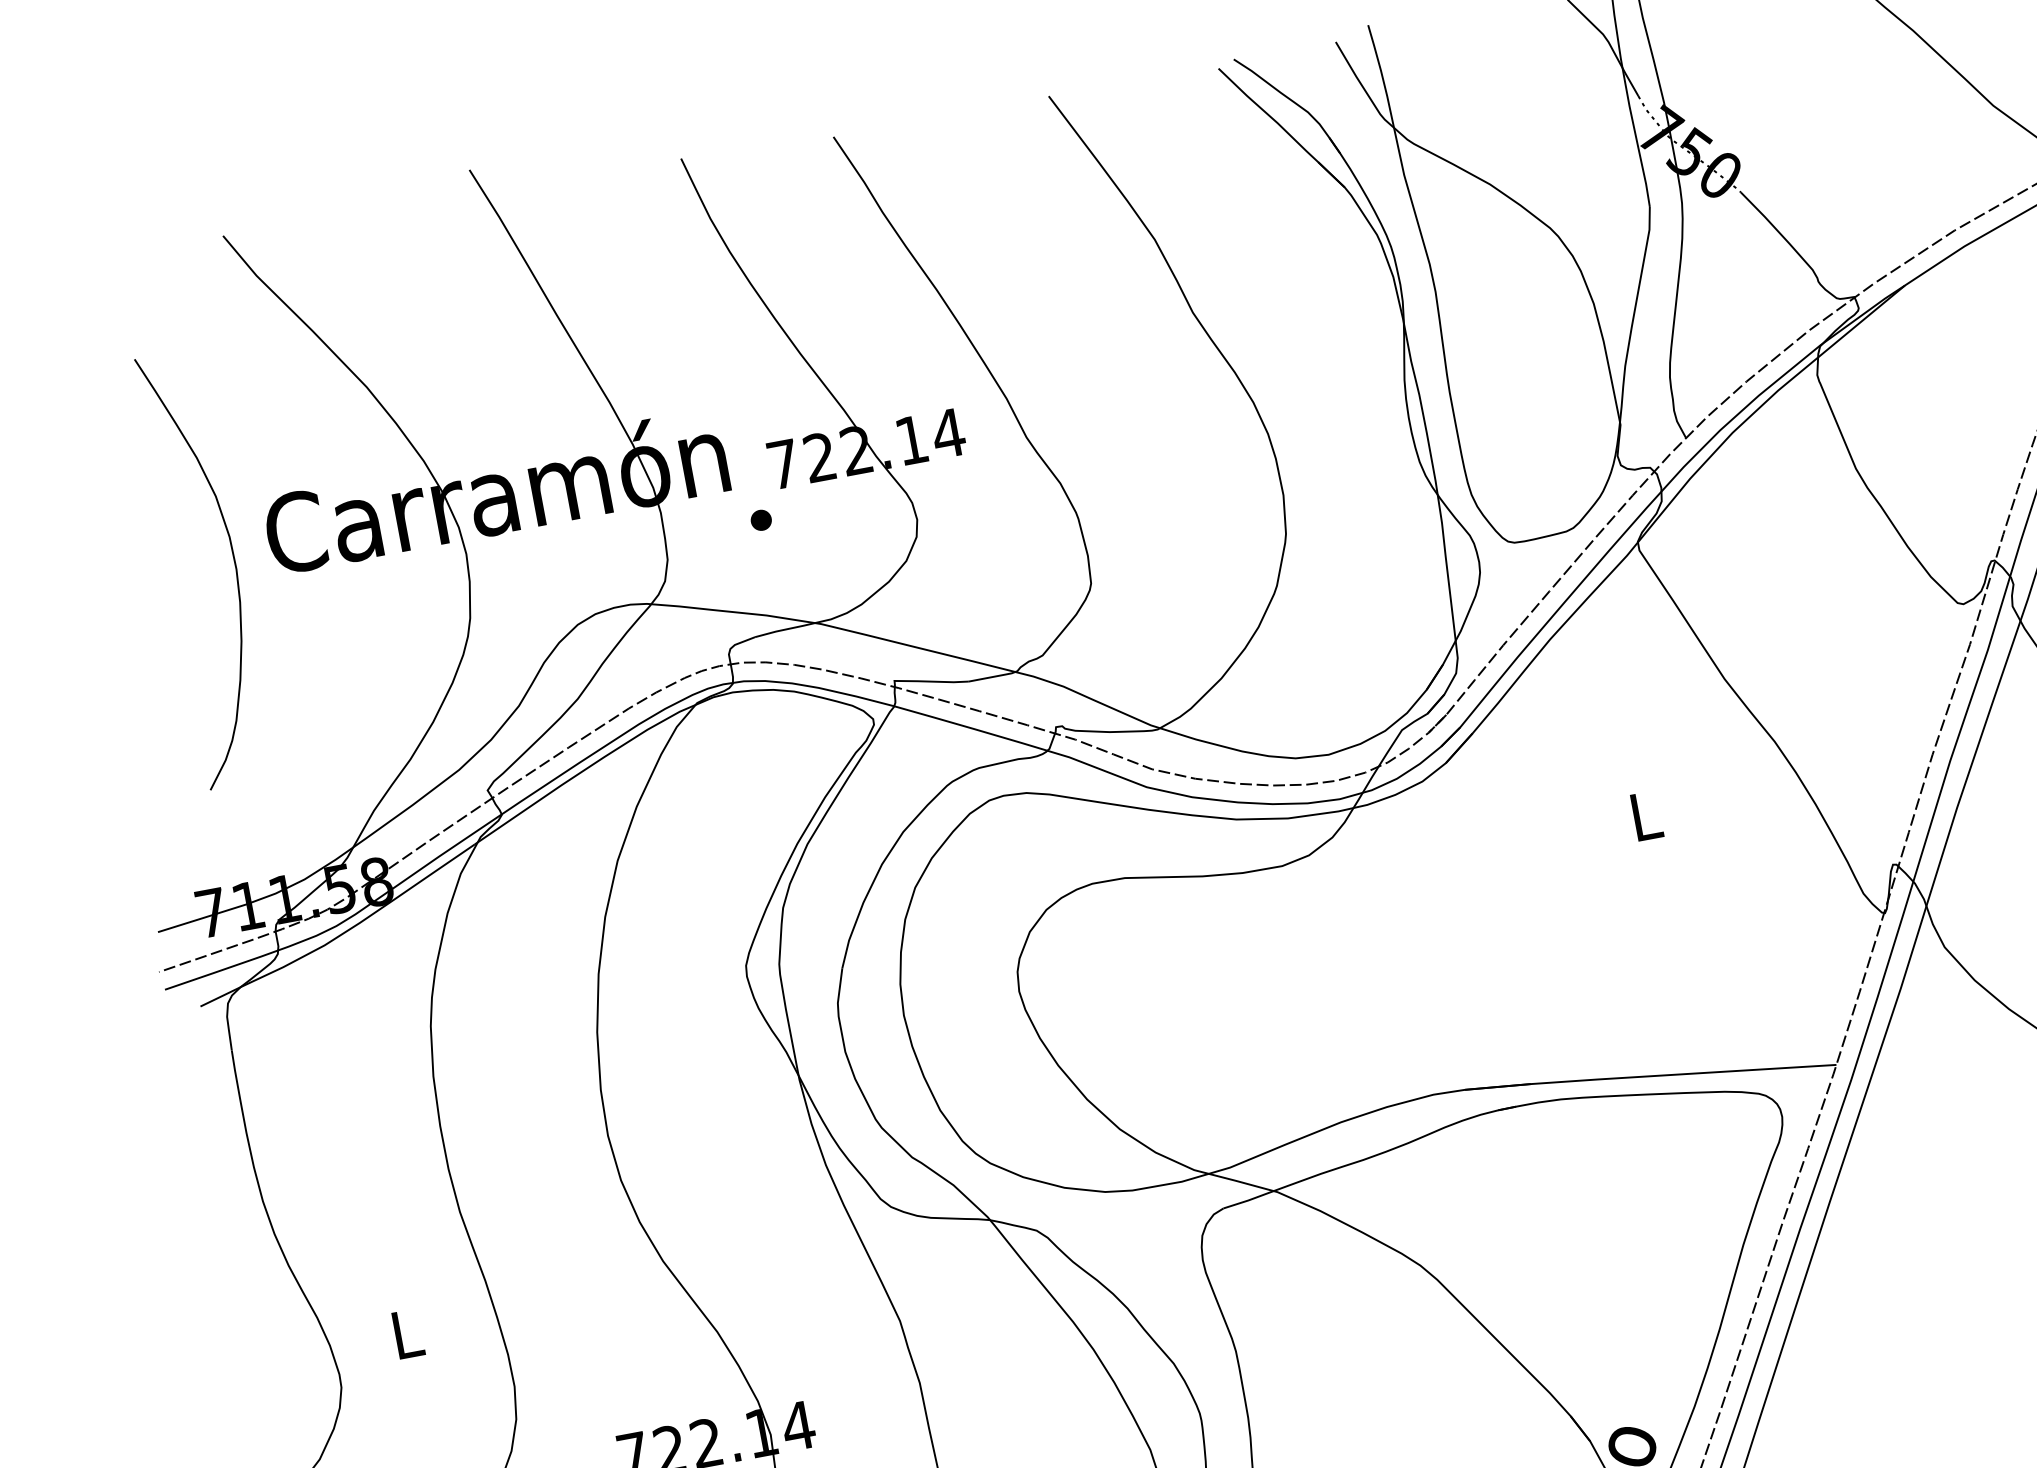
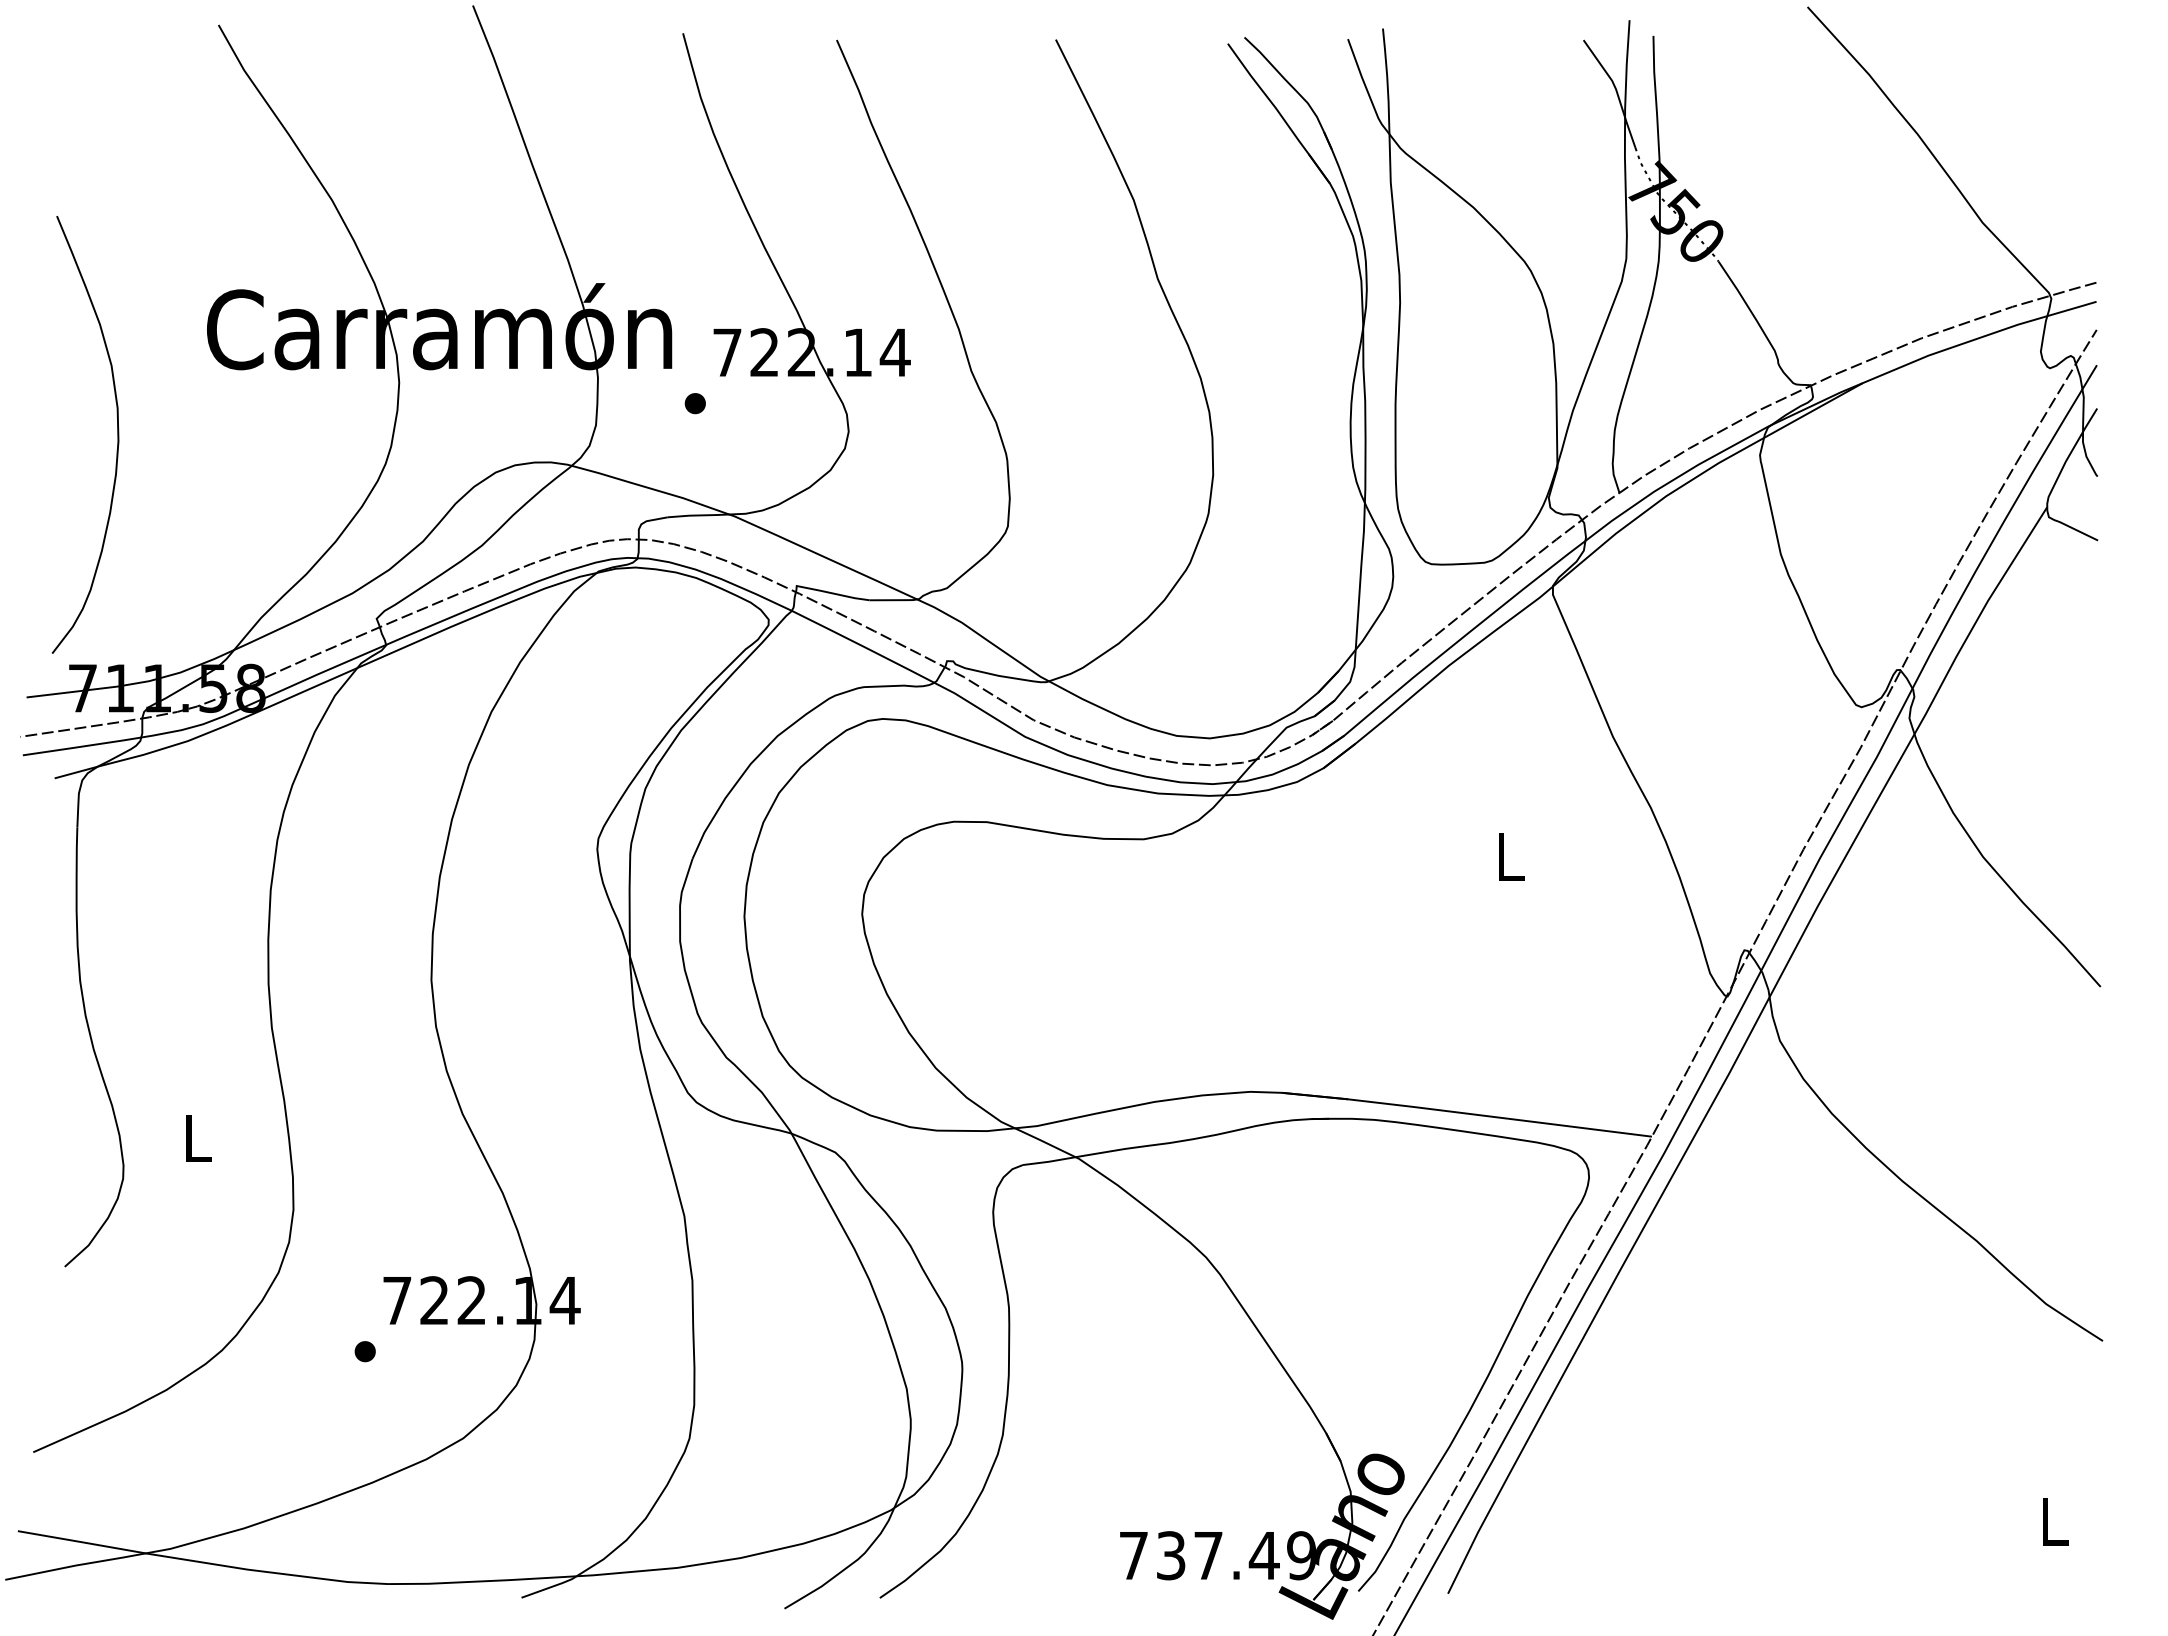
curve: (234, 562) -> (117, 434), moved

